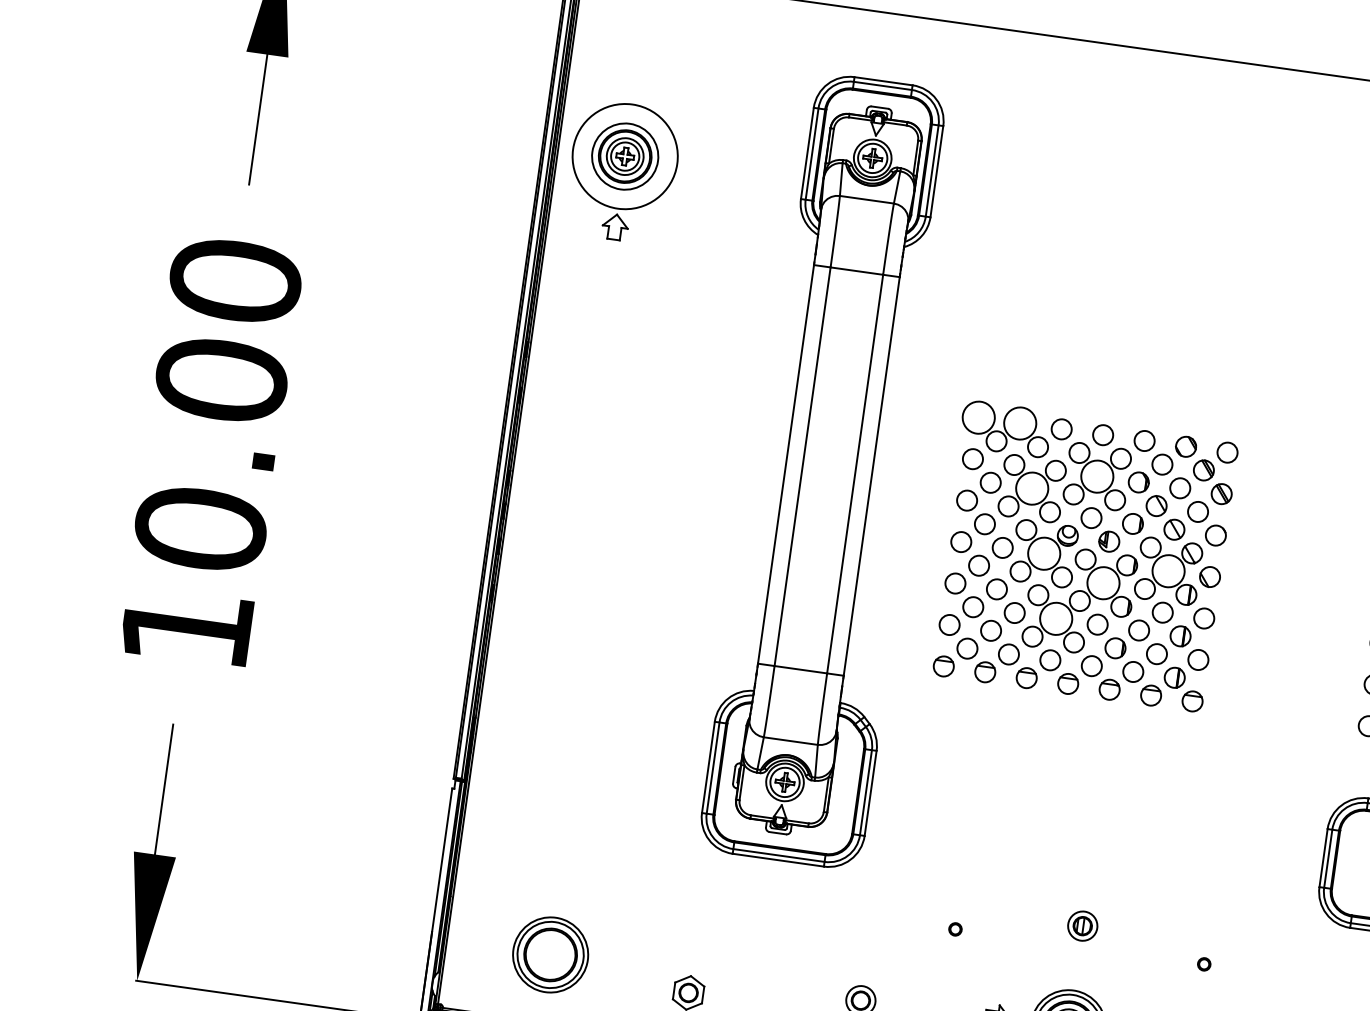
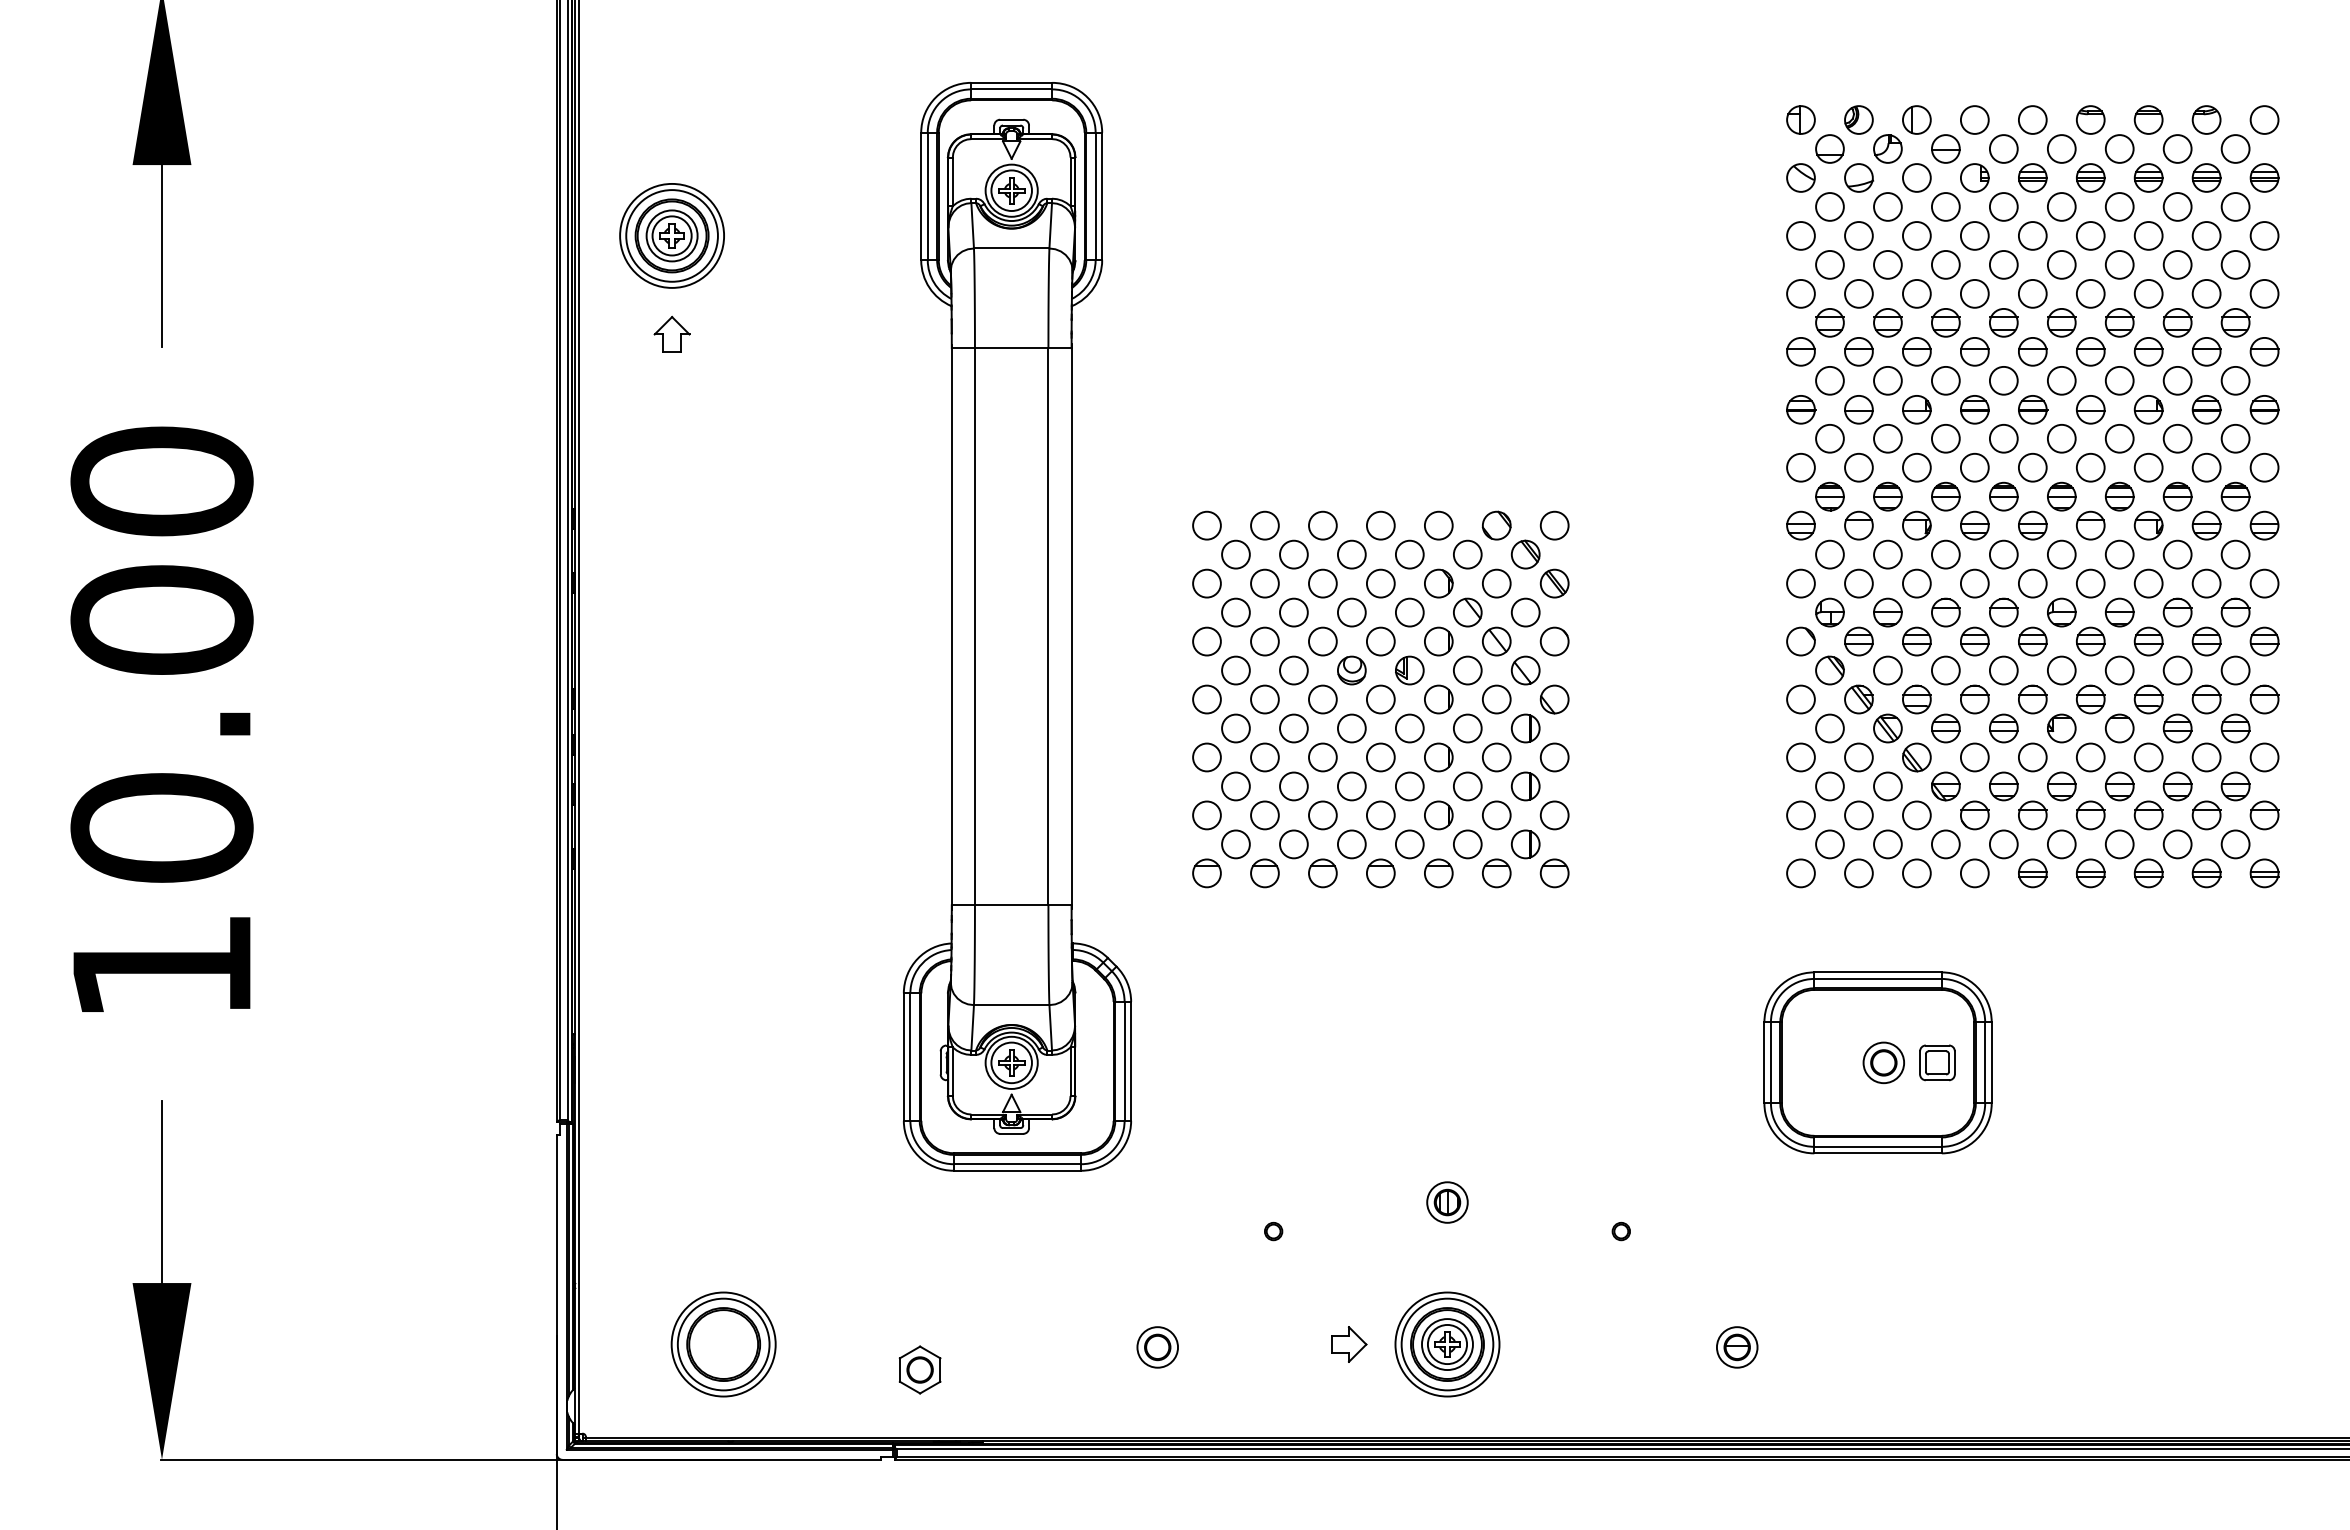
circle: (625, 156) -> (672, 235), size x0.71
circle: (978, 417) -> (1206, 525), size x0.62
circle: (1019, 423) -> (1264, 525), size x0.62
circle: (1097, 476) -> (1380, 583), size x0.62
circle: (1031, 488) -> (1293, 612), size x0.62
circle: (1043, 553) -> (1322, 699), size x0.62
circle: (1168, 571) -> (1496, 699), size x0.62
circle: (1103, 583) -> (1409, 728), size x0.62
circle: (1055, 618) -> (1351, 786), size x0.62

